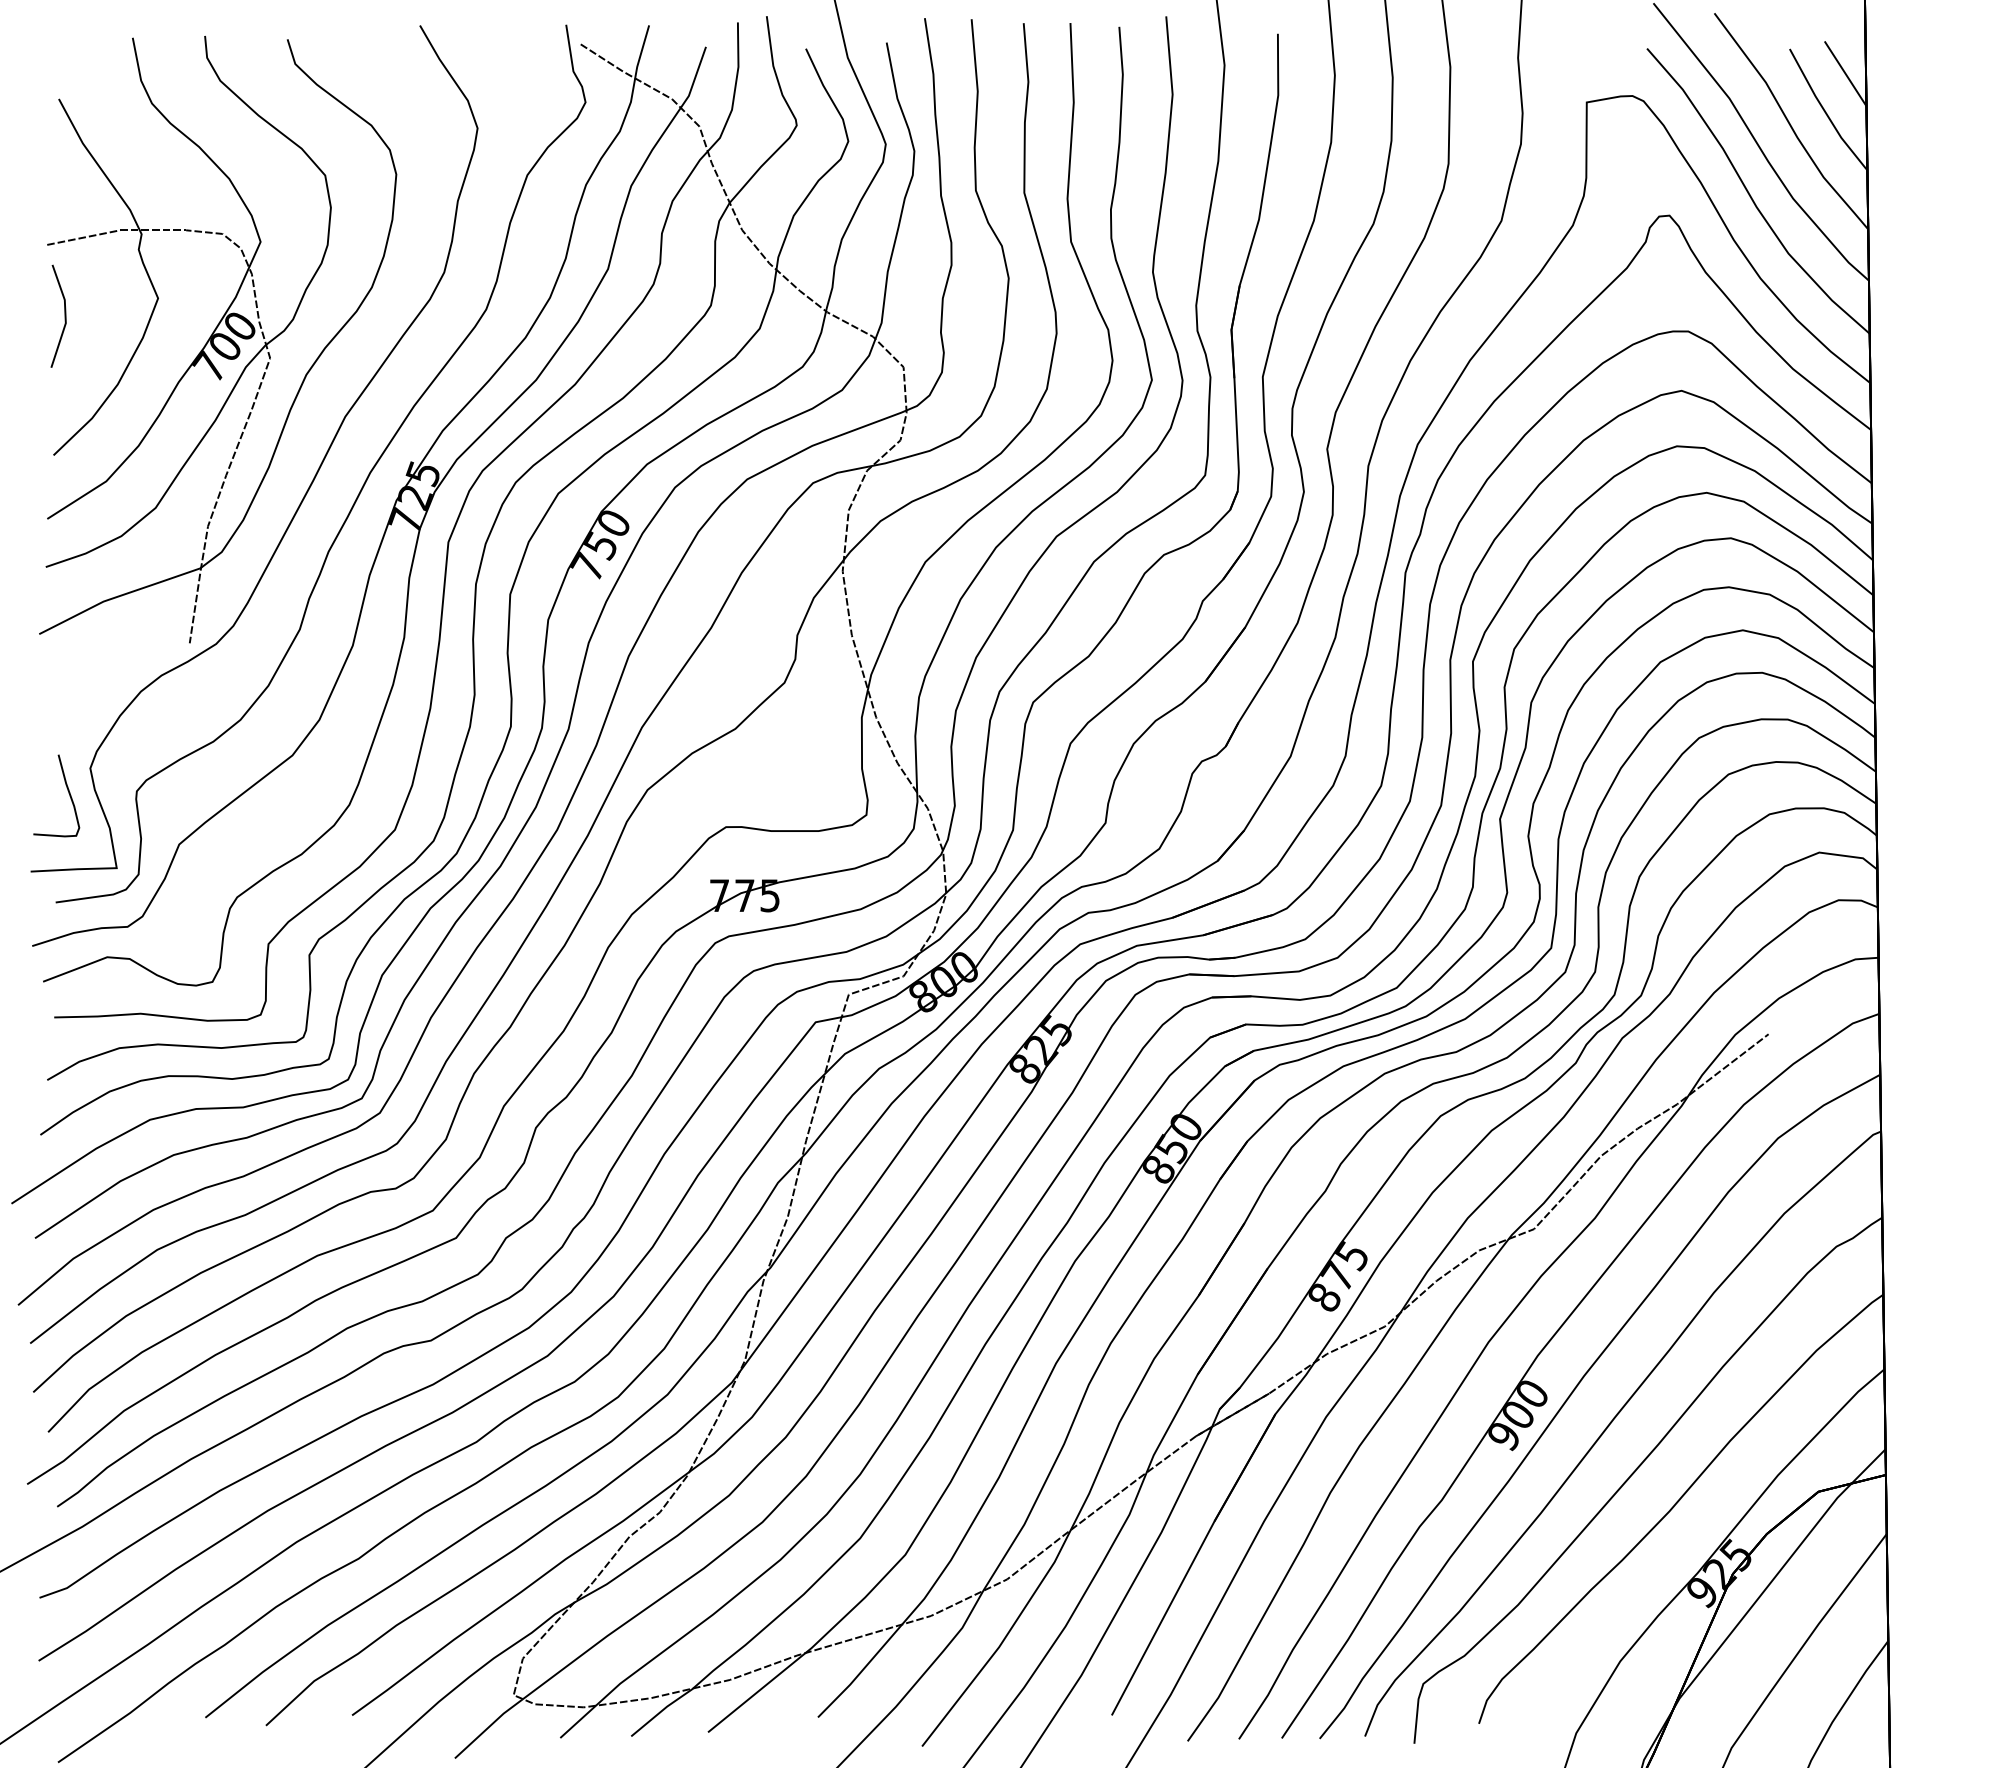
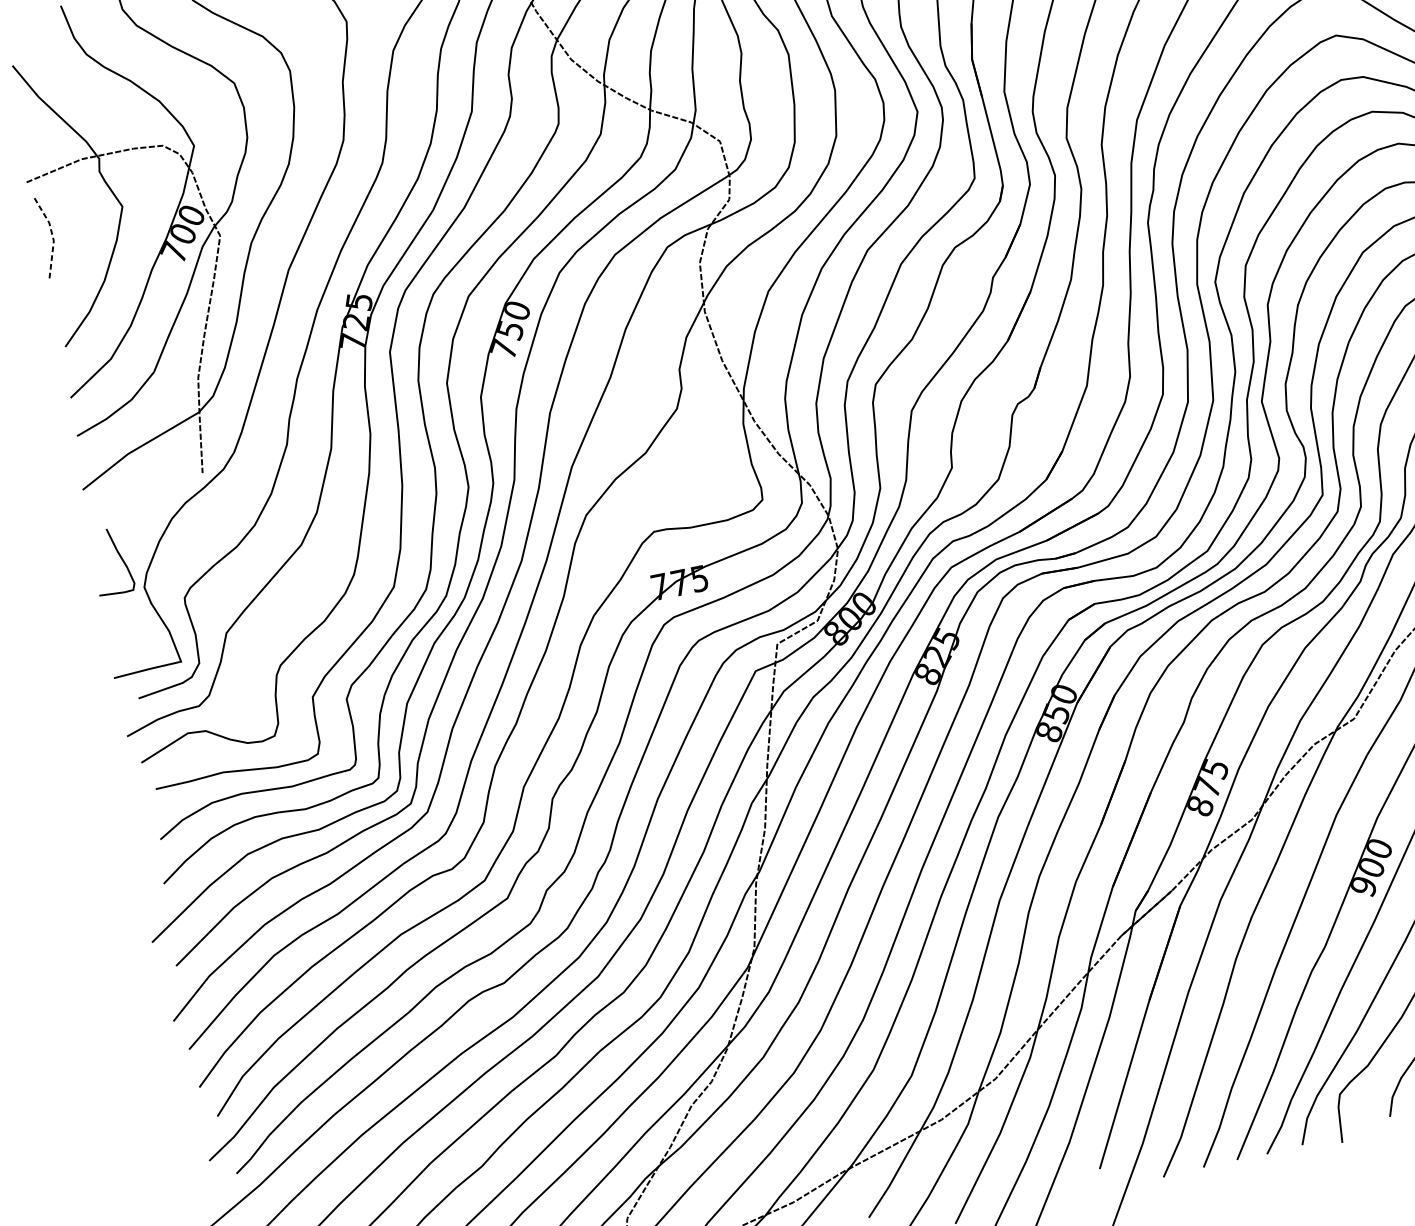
line: (65, 315) -> (52, 235), solid -> dashed
curve: (67, 790) -> (119, 555), moved

